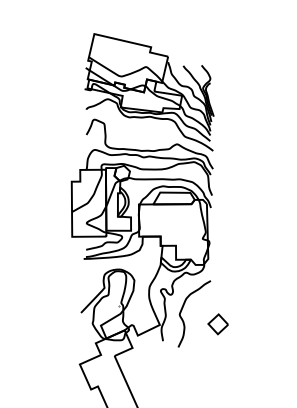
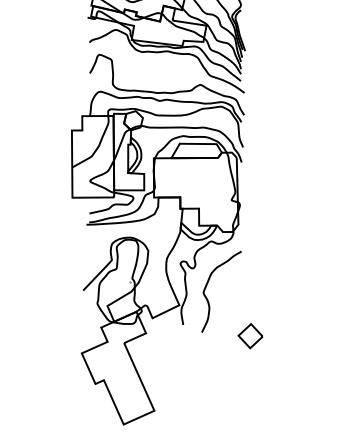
part: (217, 324) -> (249, 336), moved

